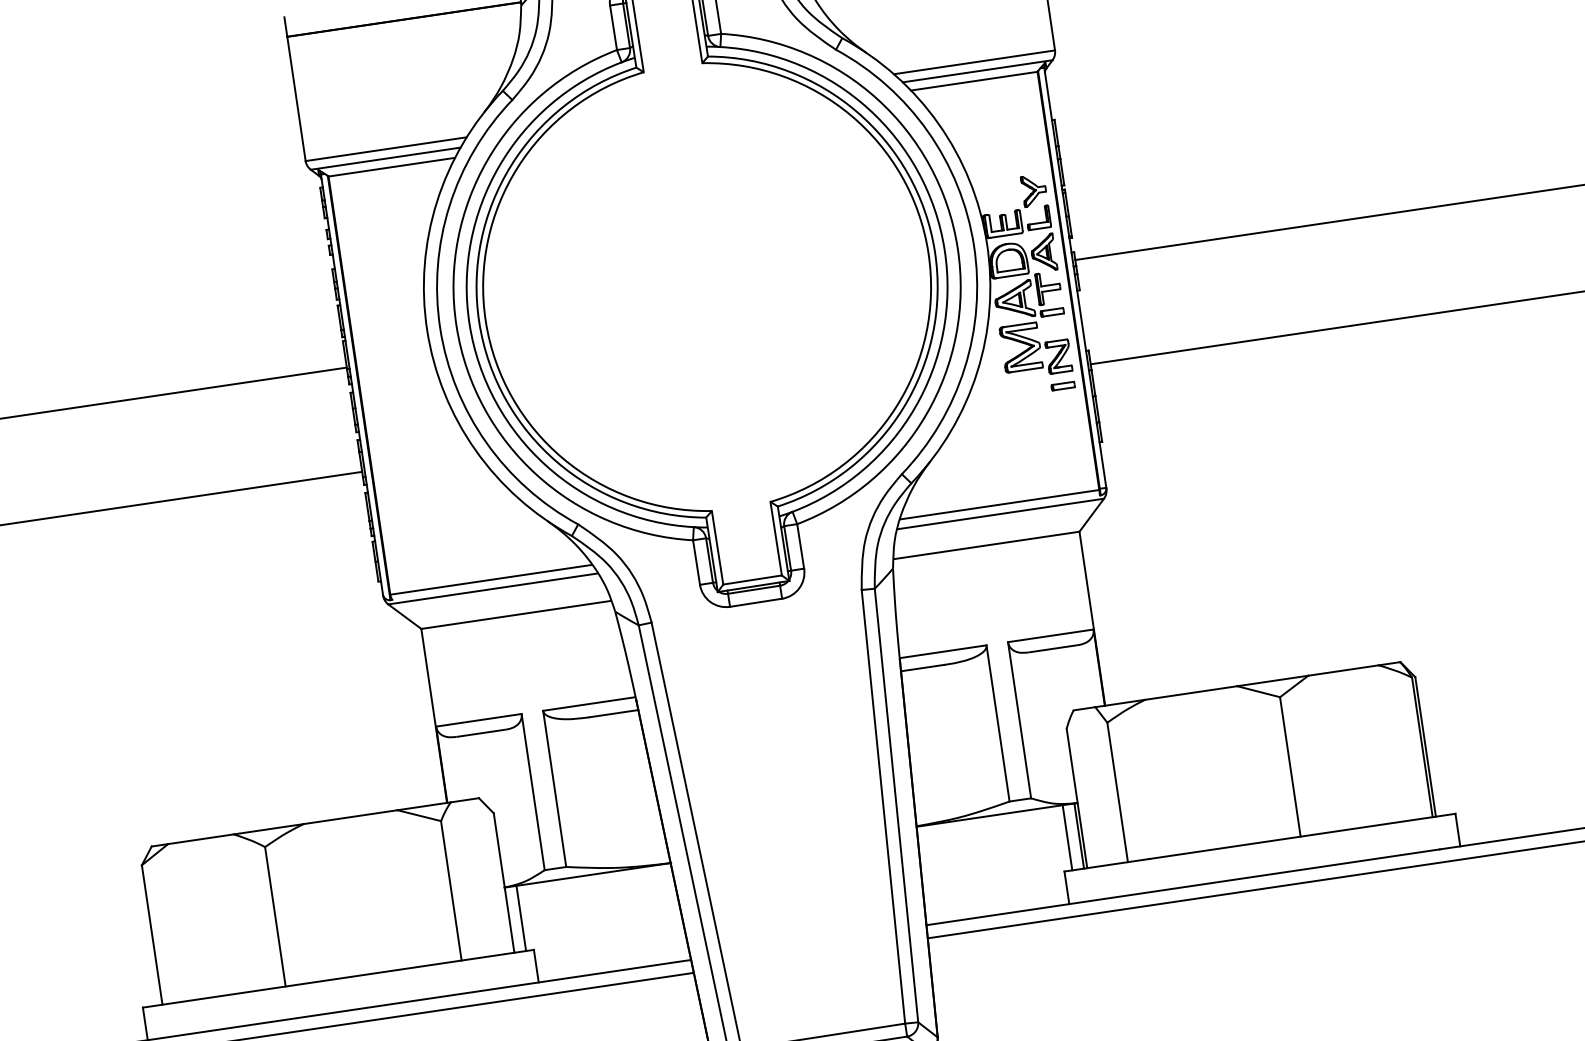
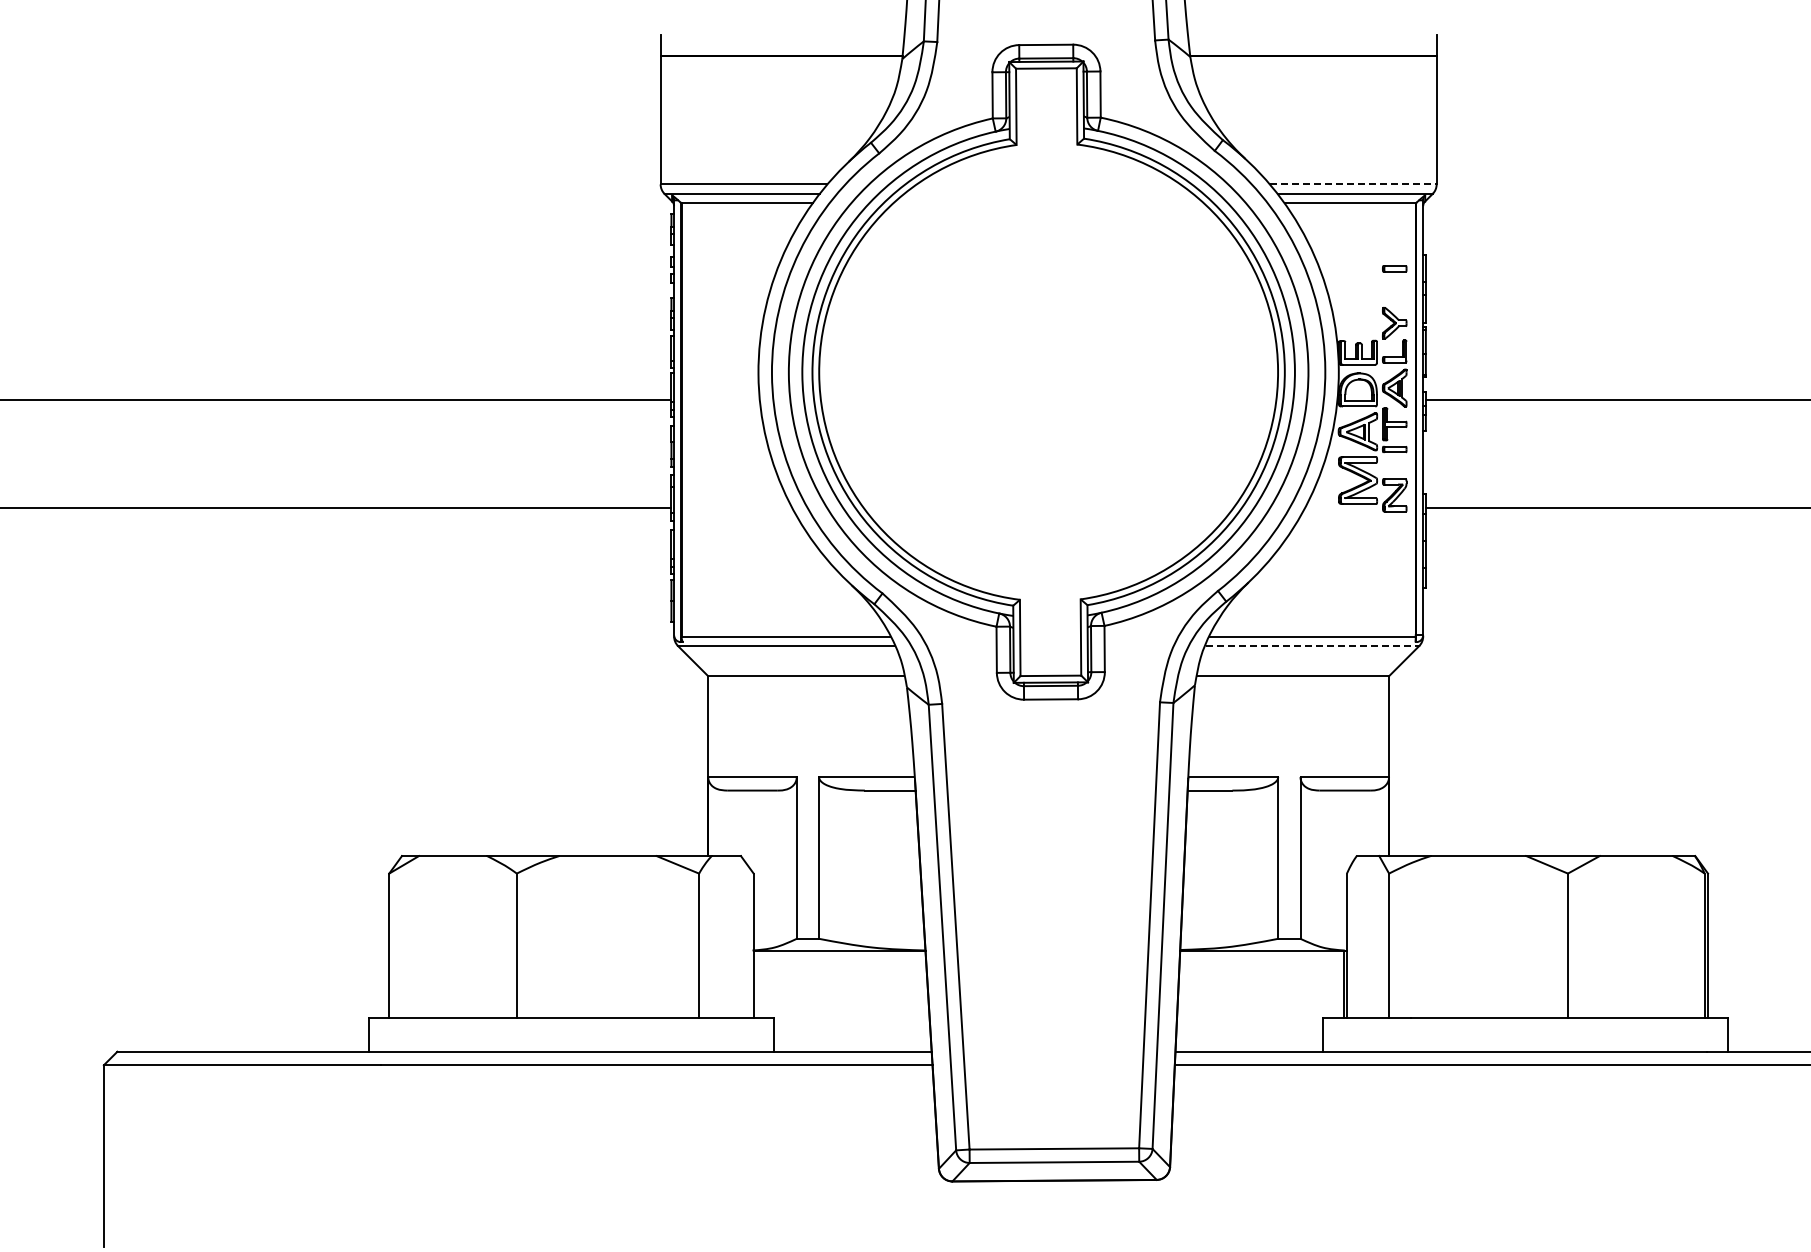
line: (974, 62) -> (1353, 184), solid -> dashed
part: (1062, 385) -> (1394, 268), moved
line: (1001, 514) -> (1312, 646), solid -> dashed
line: (1067, 838) -> (1331, 984), removed
line: (521, 918) -> (765, 984), removed

